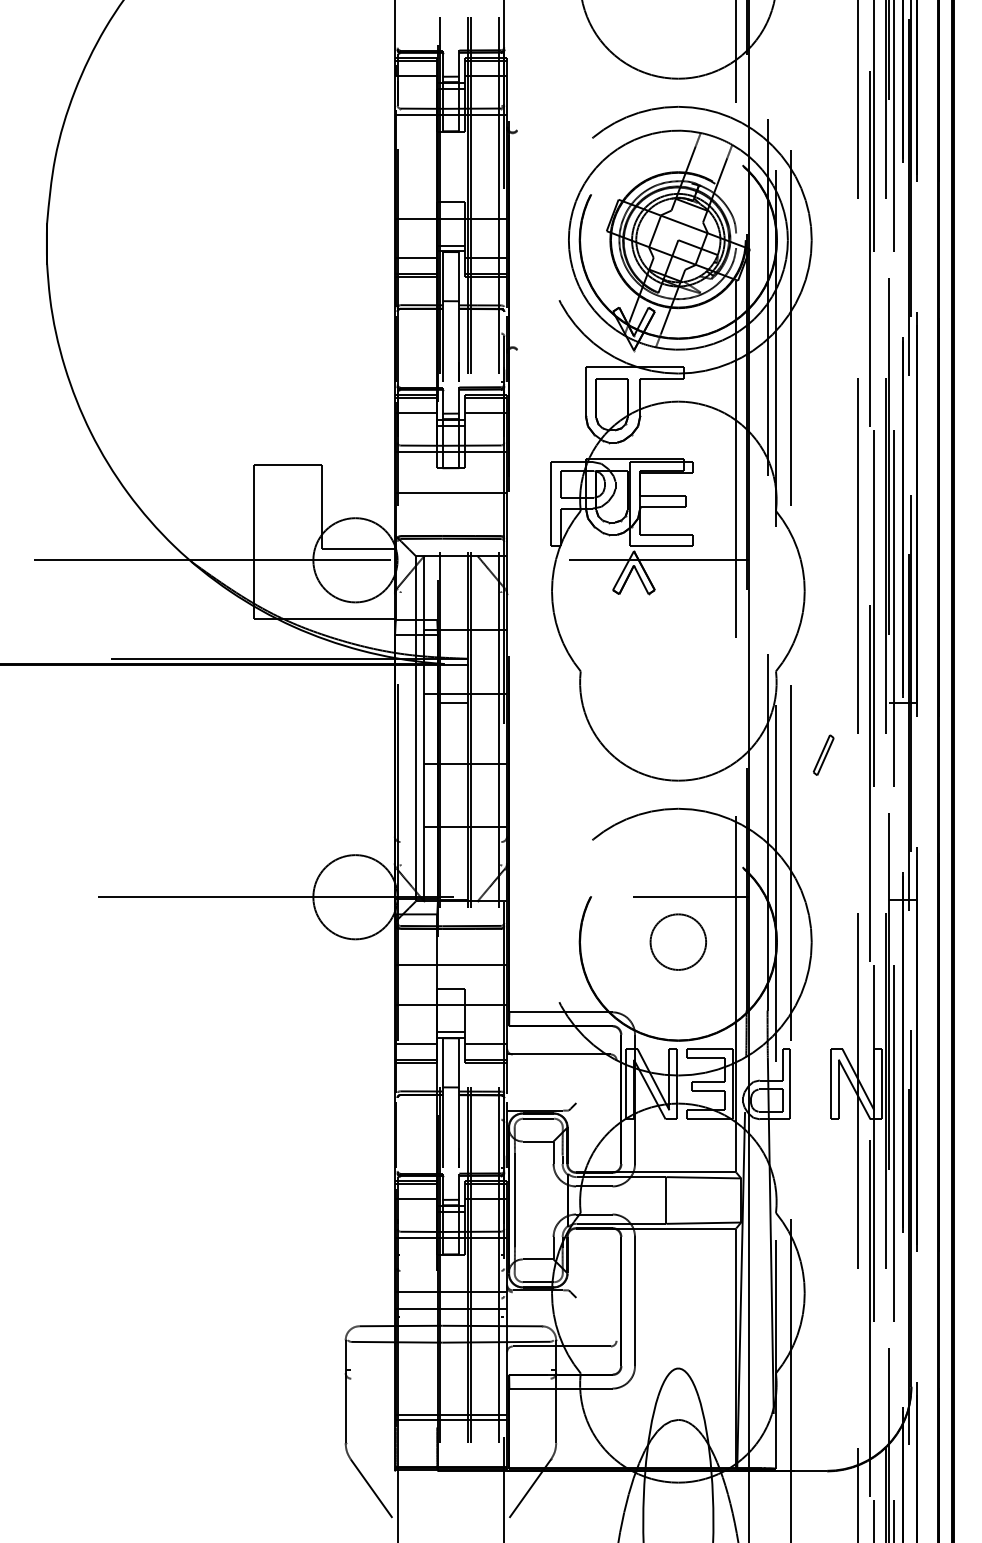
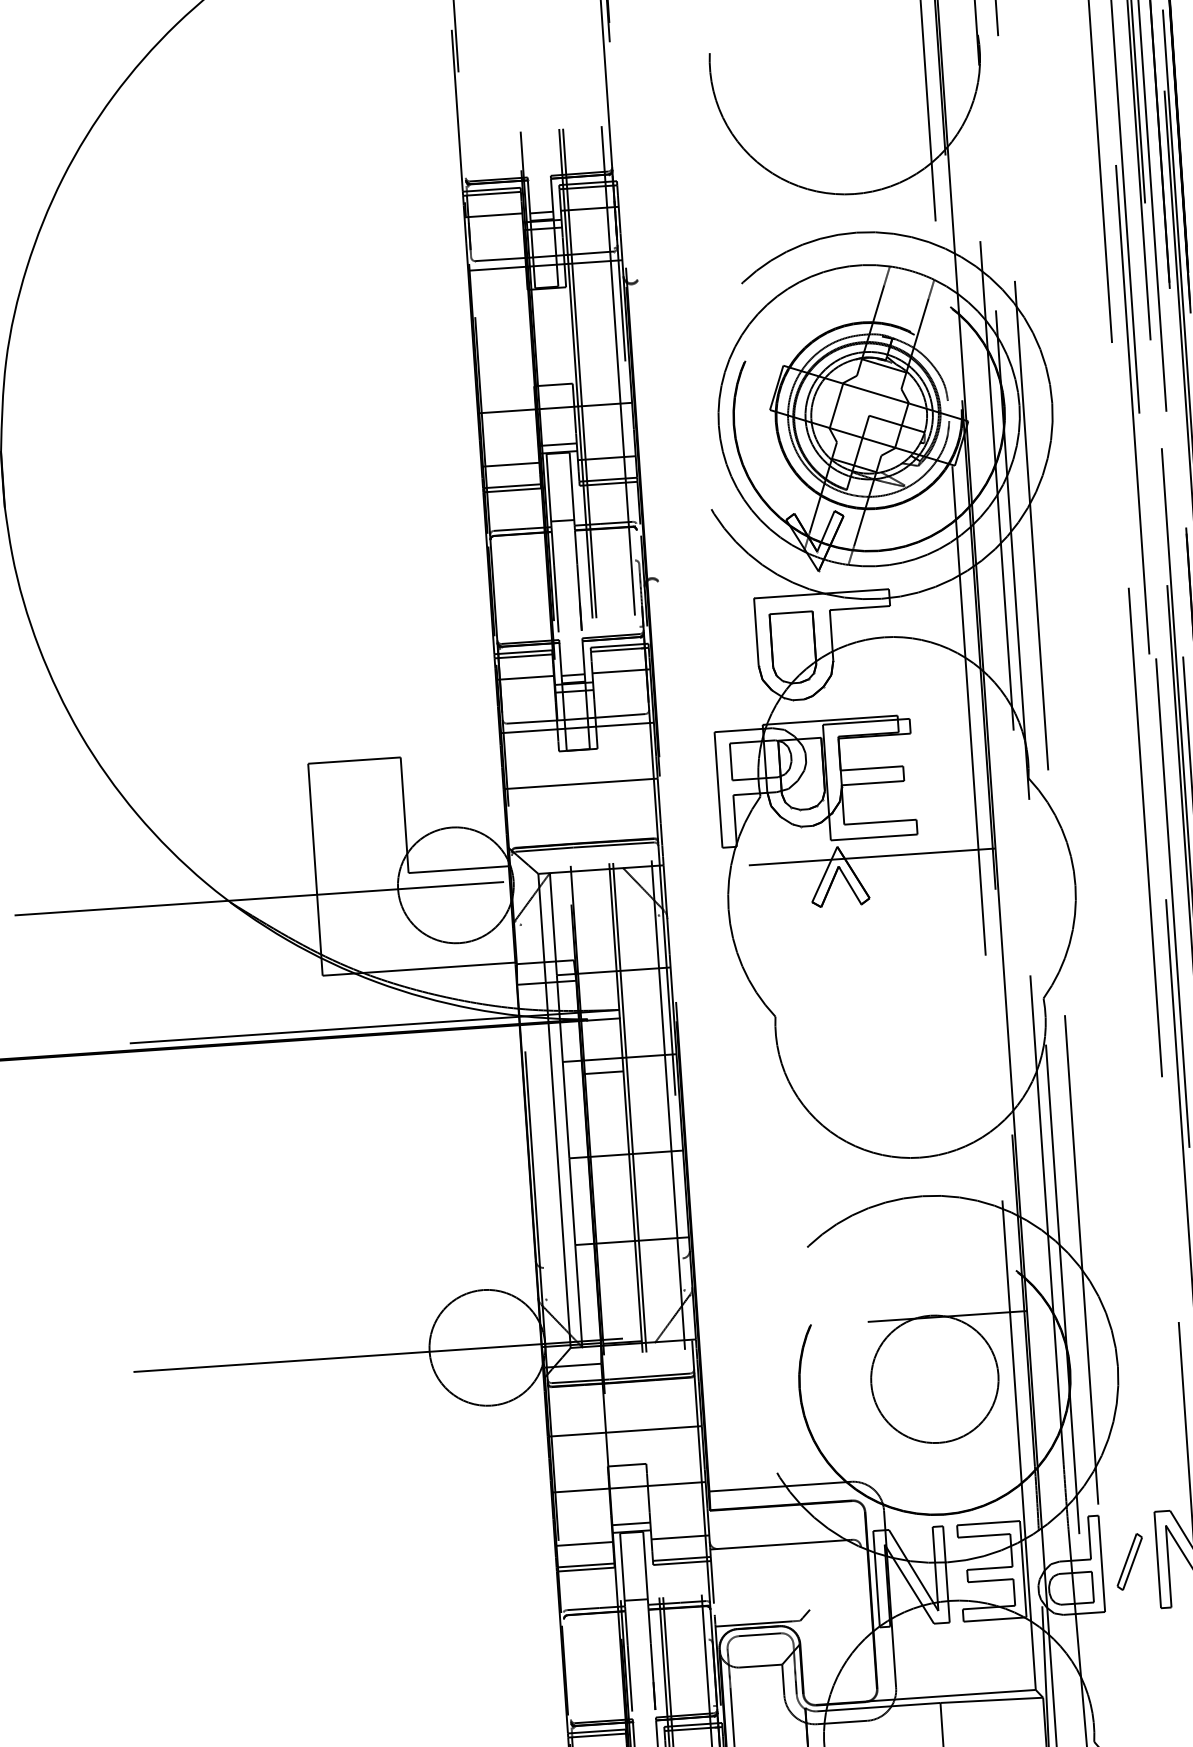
part: (823, 754) -> (1129, 1560), moved
circle: (678, 941) -> (934, 1378), size x1.67

